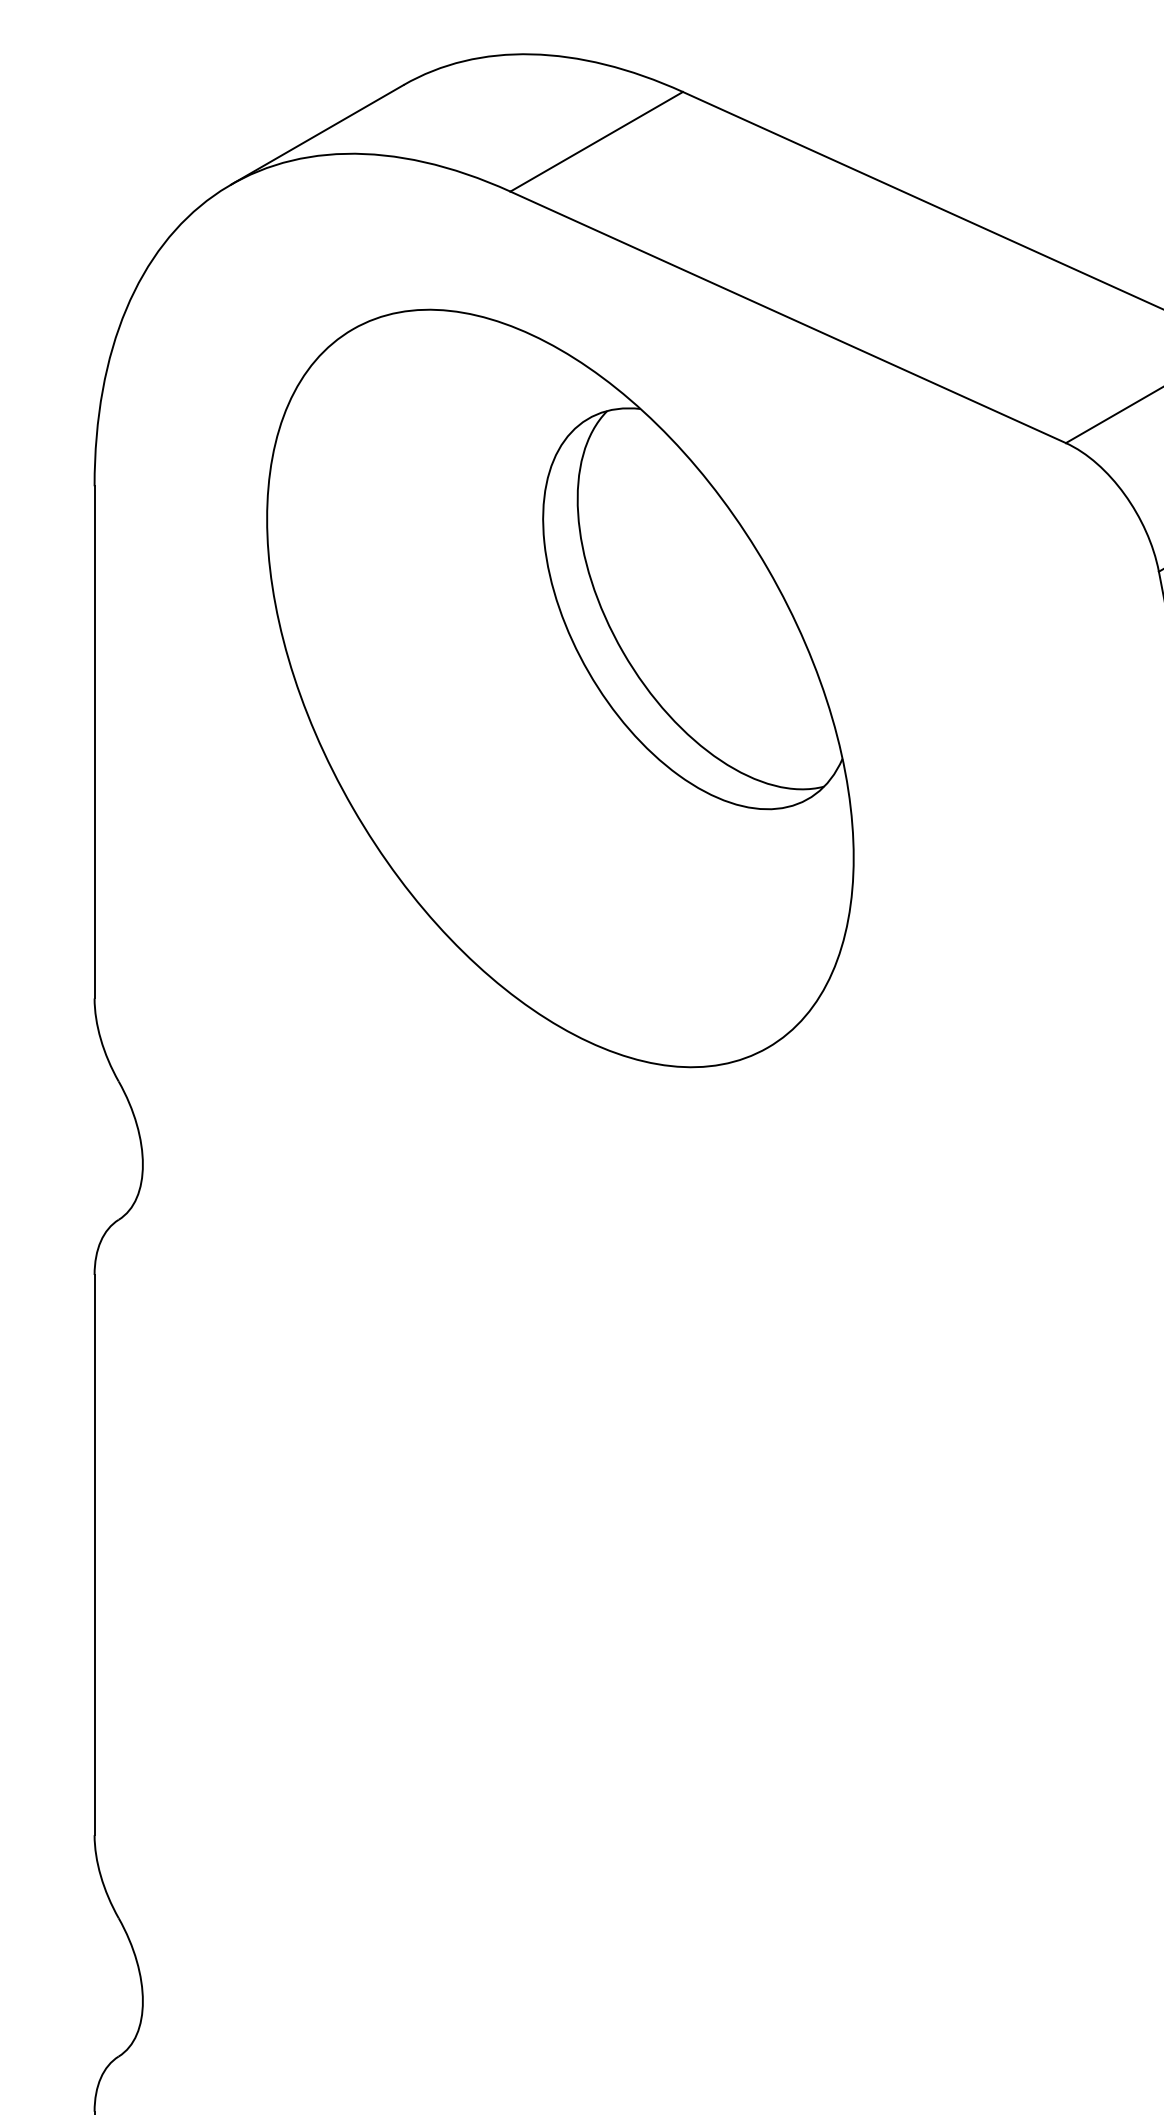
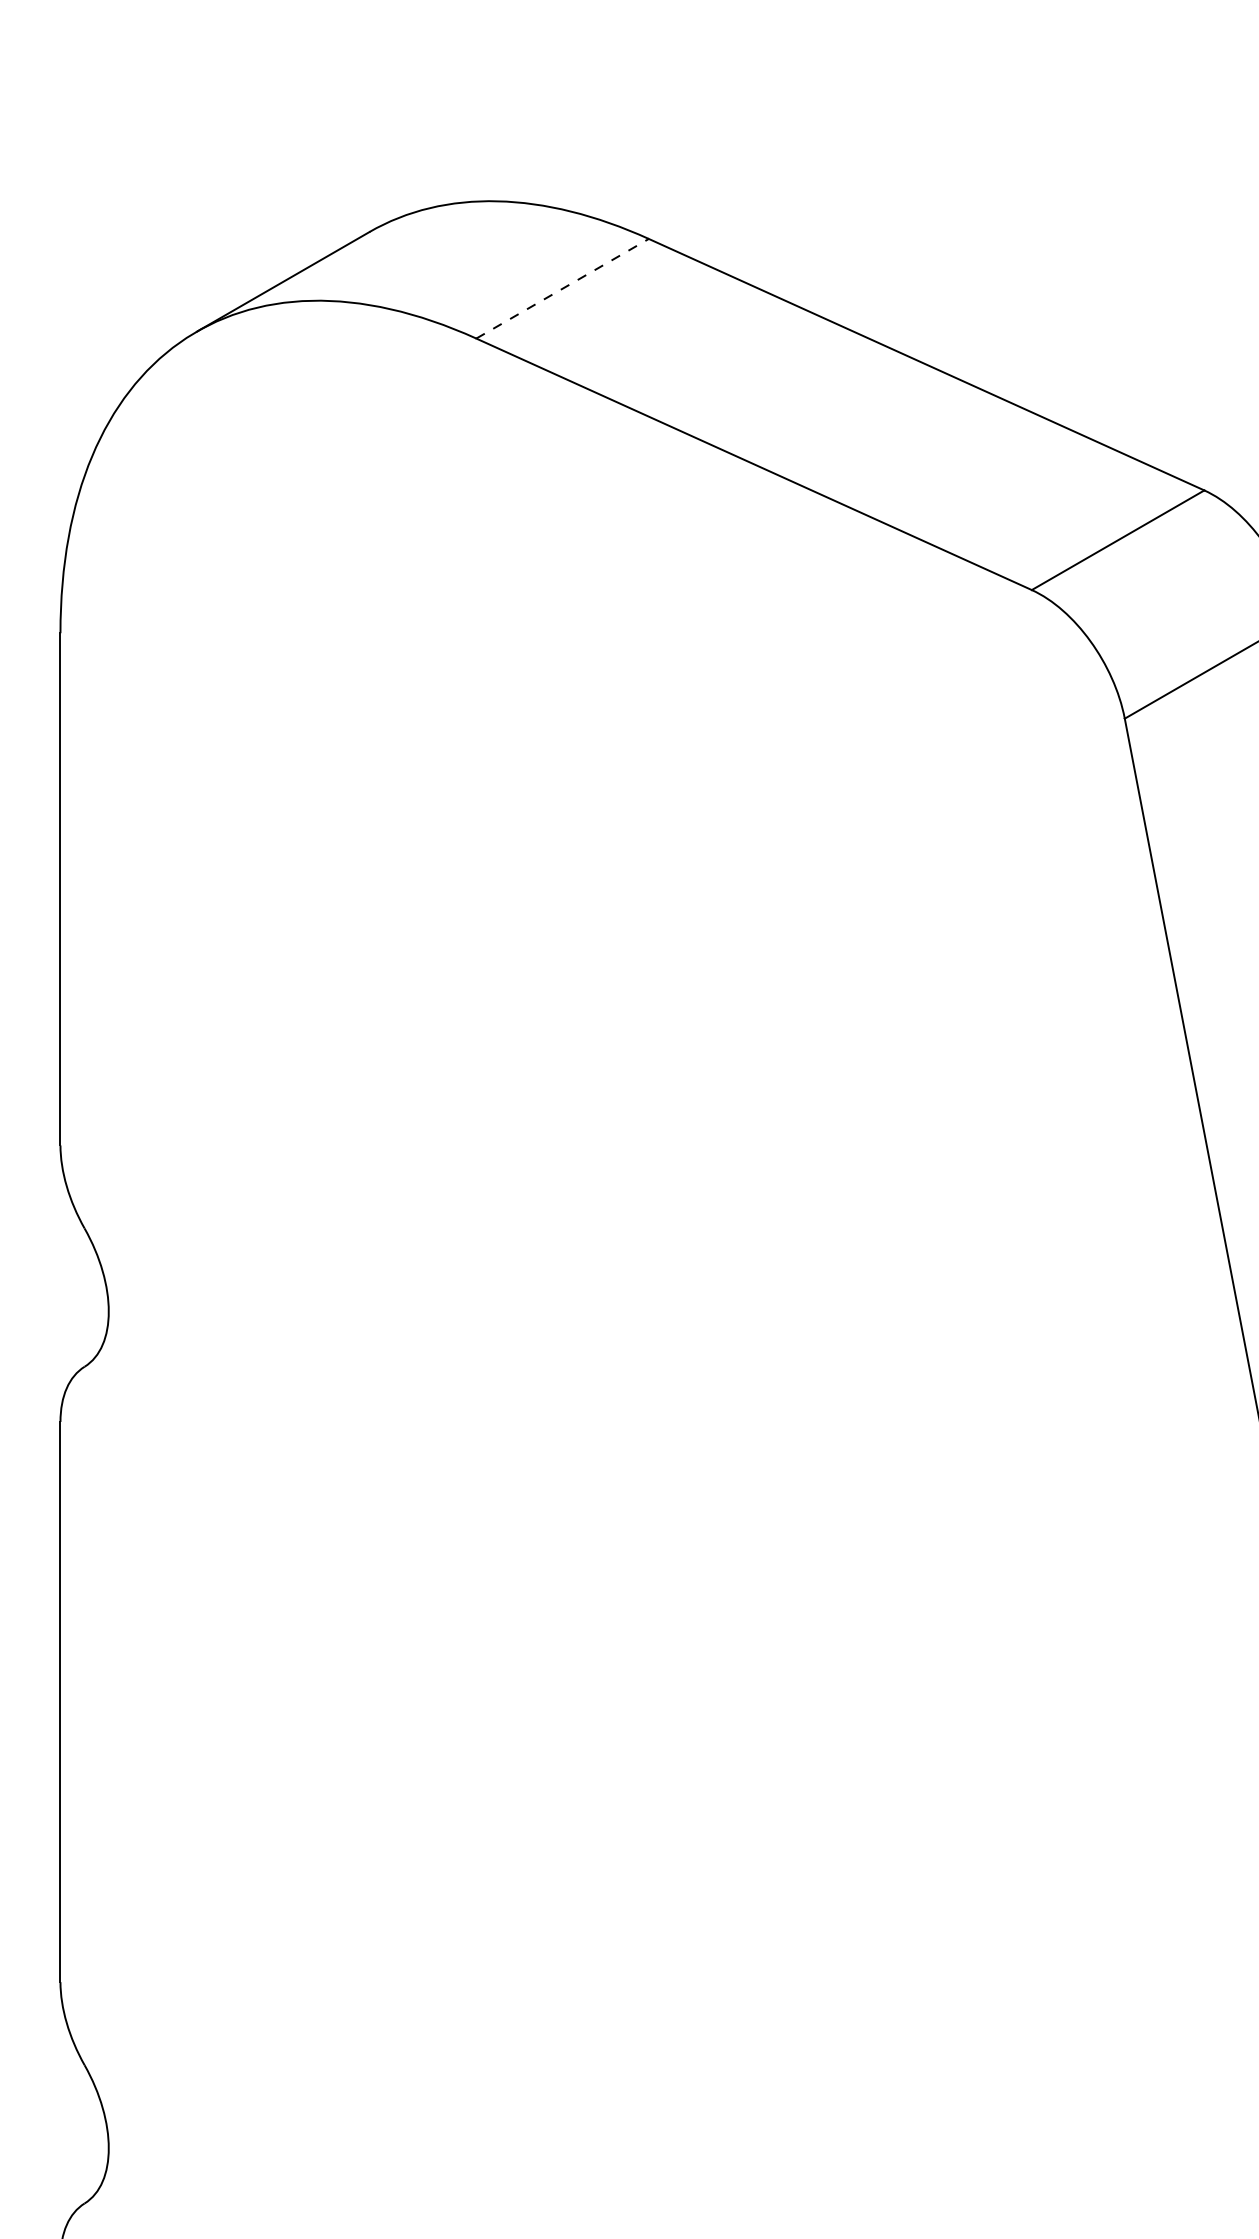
line: (596, 141) -> (562, 288), solid -> dashed
part: (560, 688) -> (526, 835), removed

